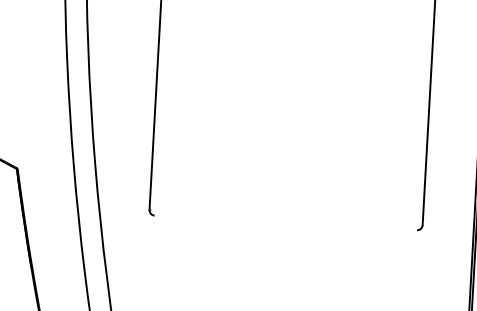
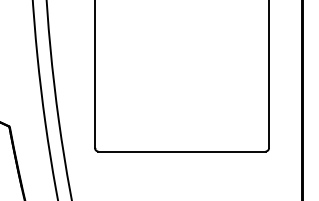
line: (284, 222) -> (181, 151), added

